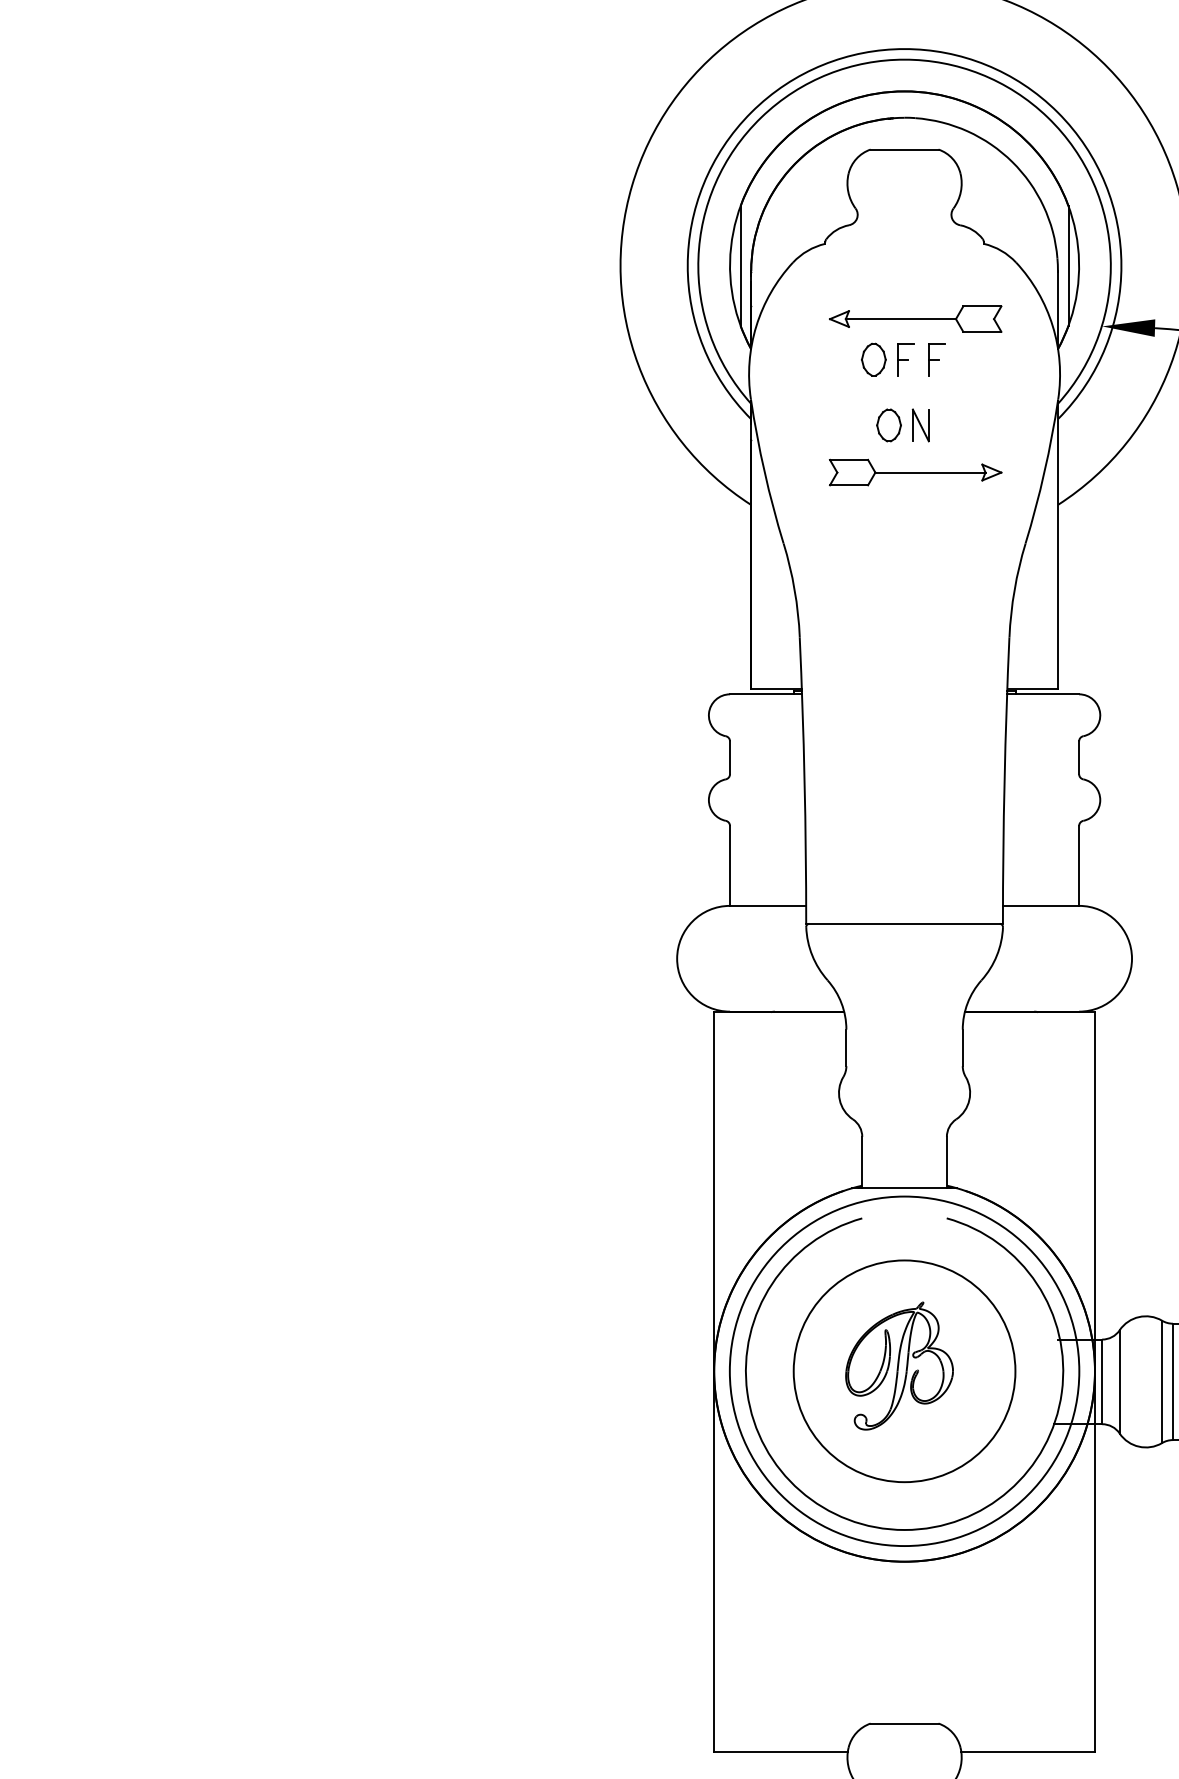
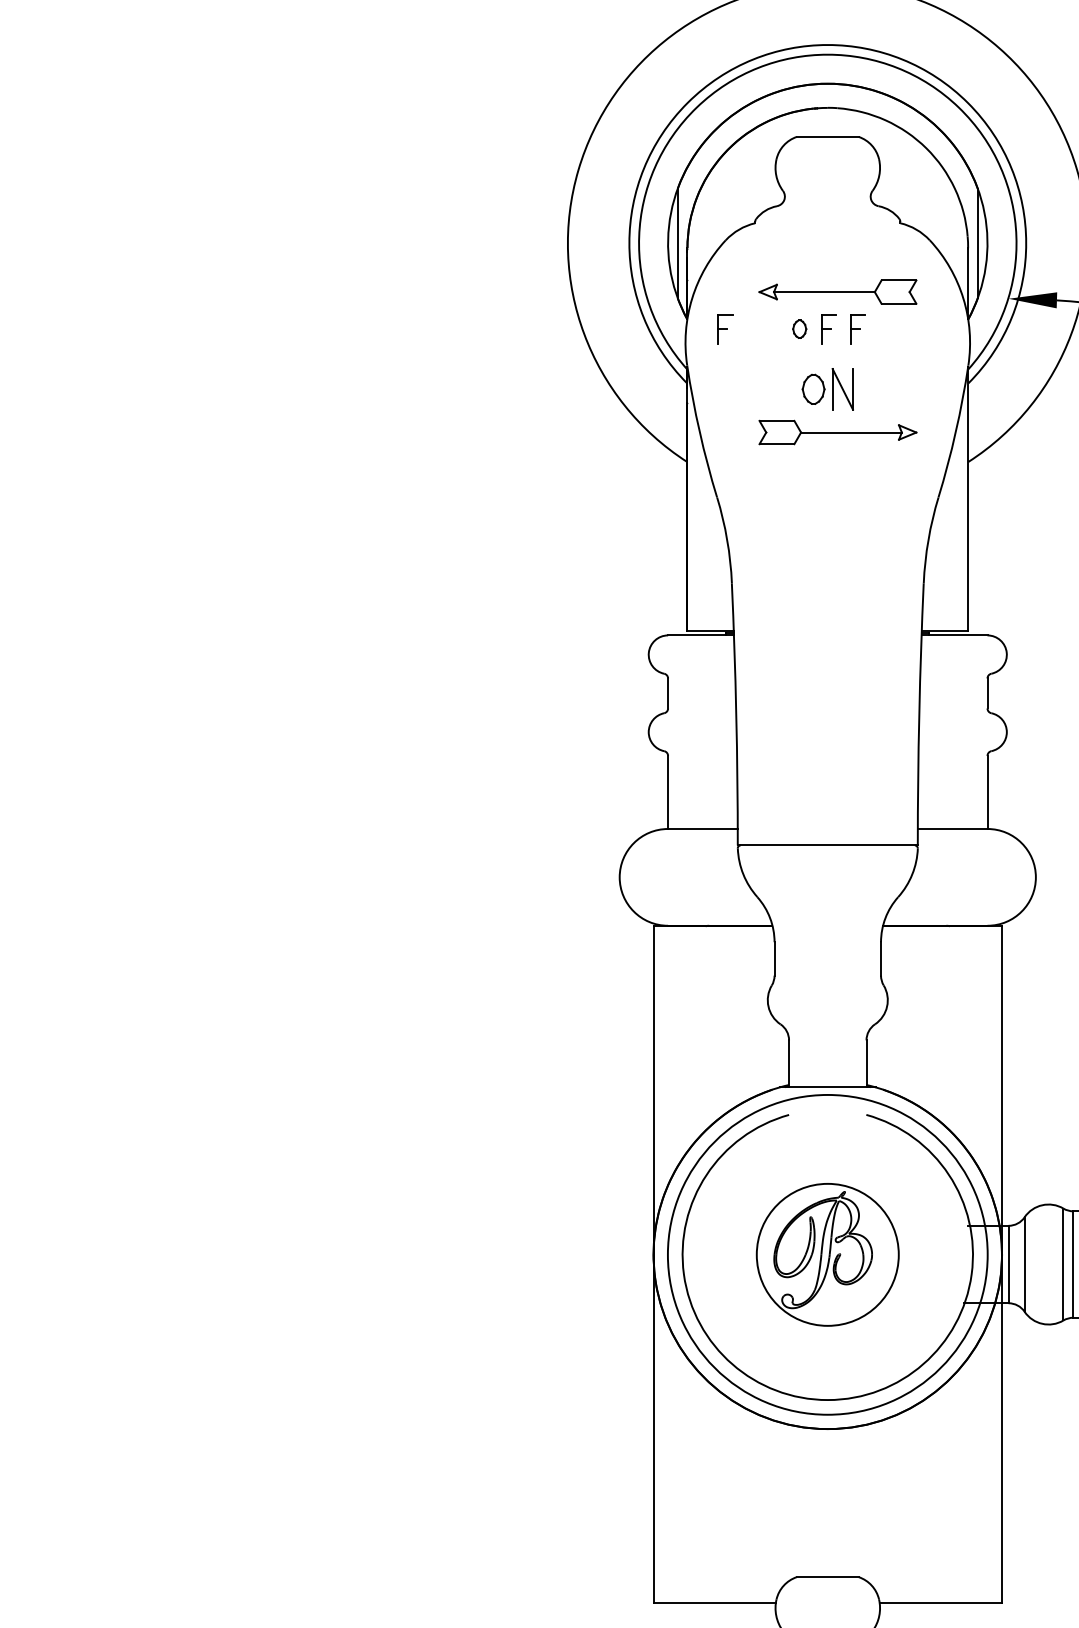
part: (792, 359) -> (725, 329), added
part: (873, 359) -> (799, 329), size x0.6
part: (920, 425) -> (842, 389), size x1.4
circle: (904, 1371) -> (827, 1255), size x0.7

